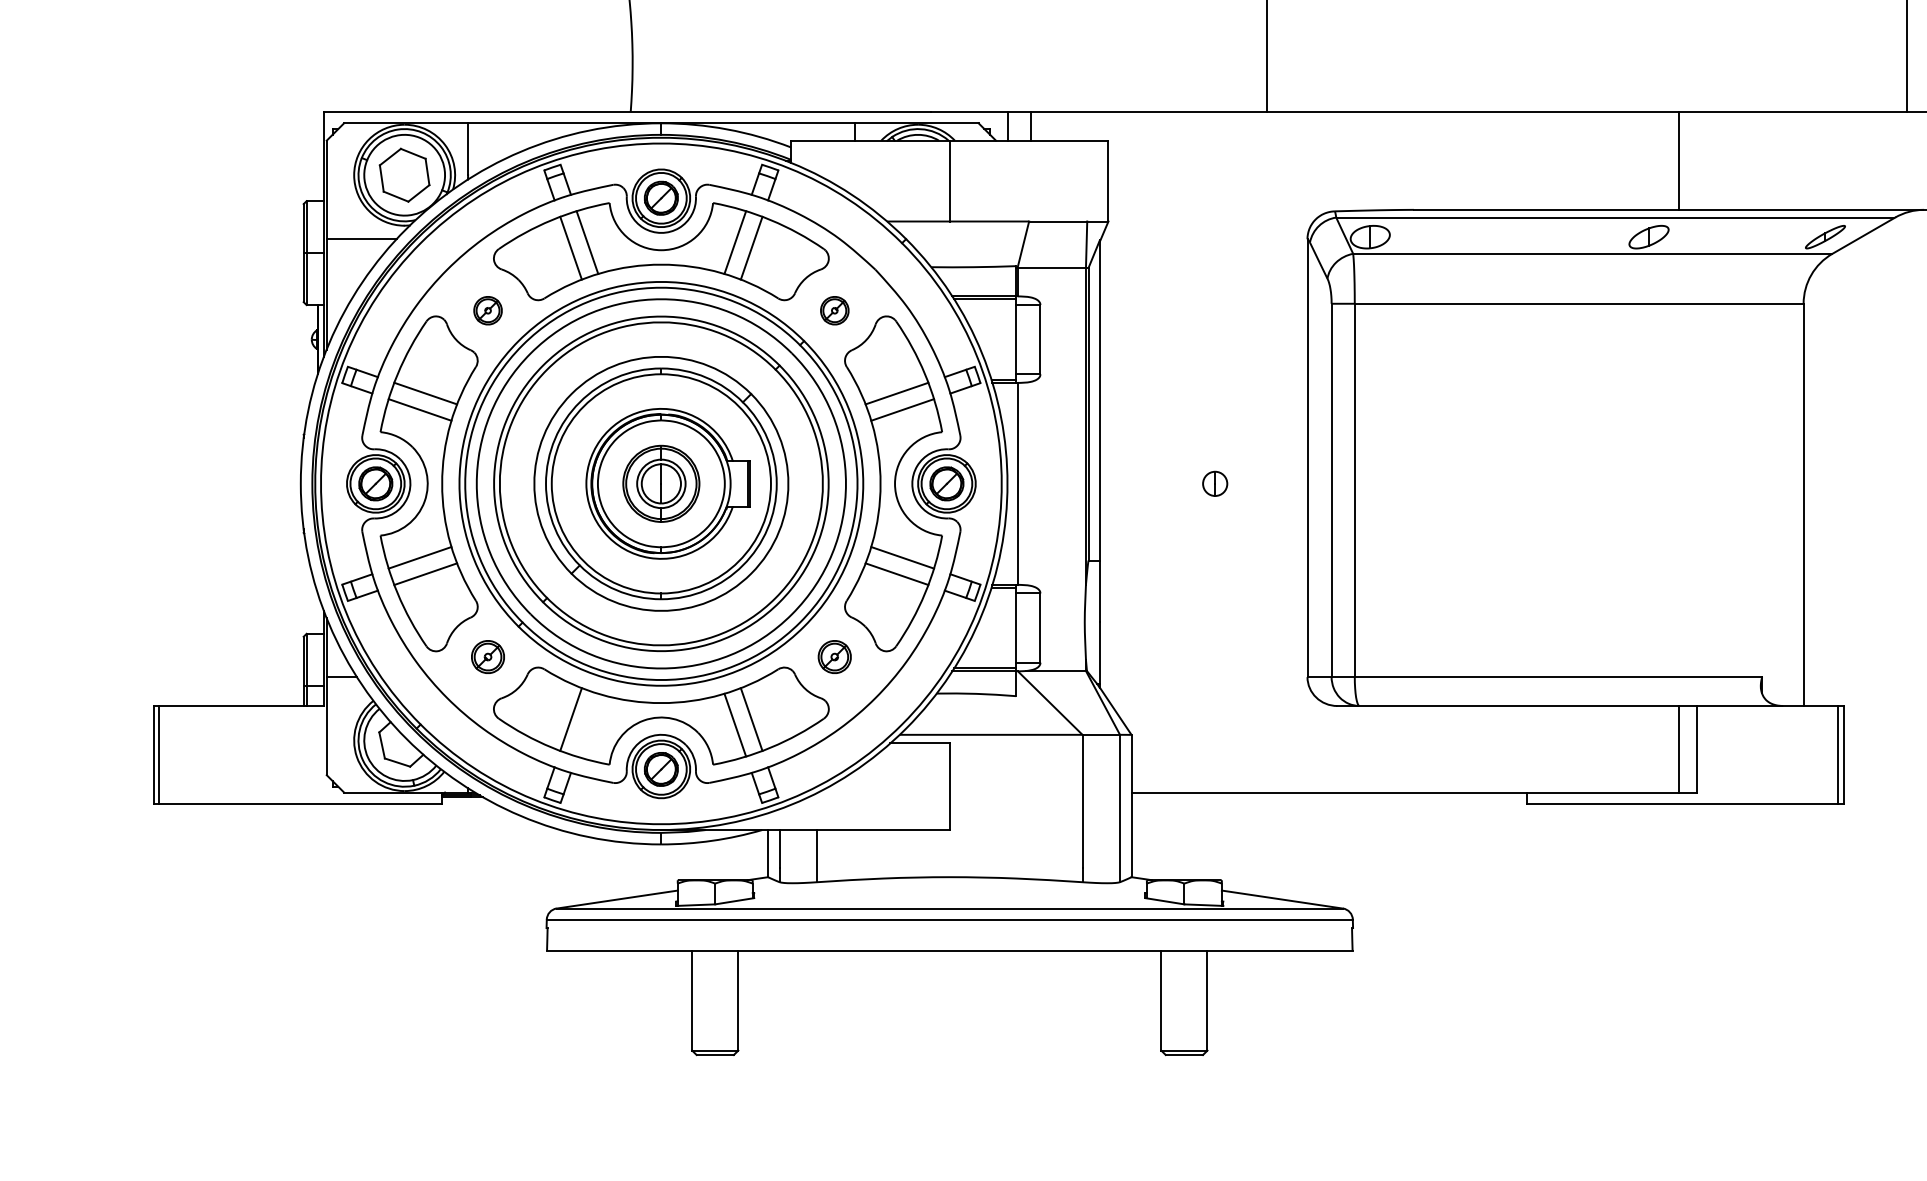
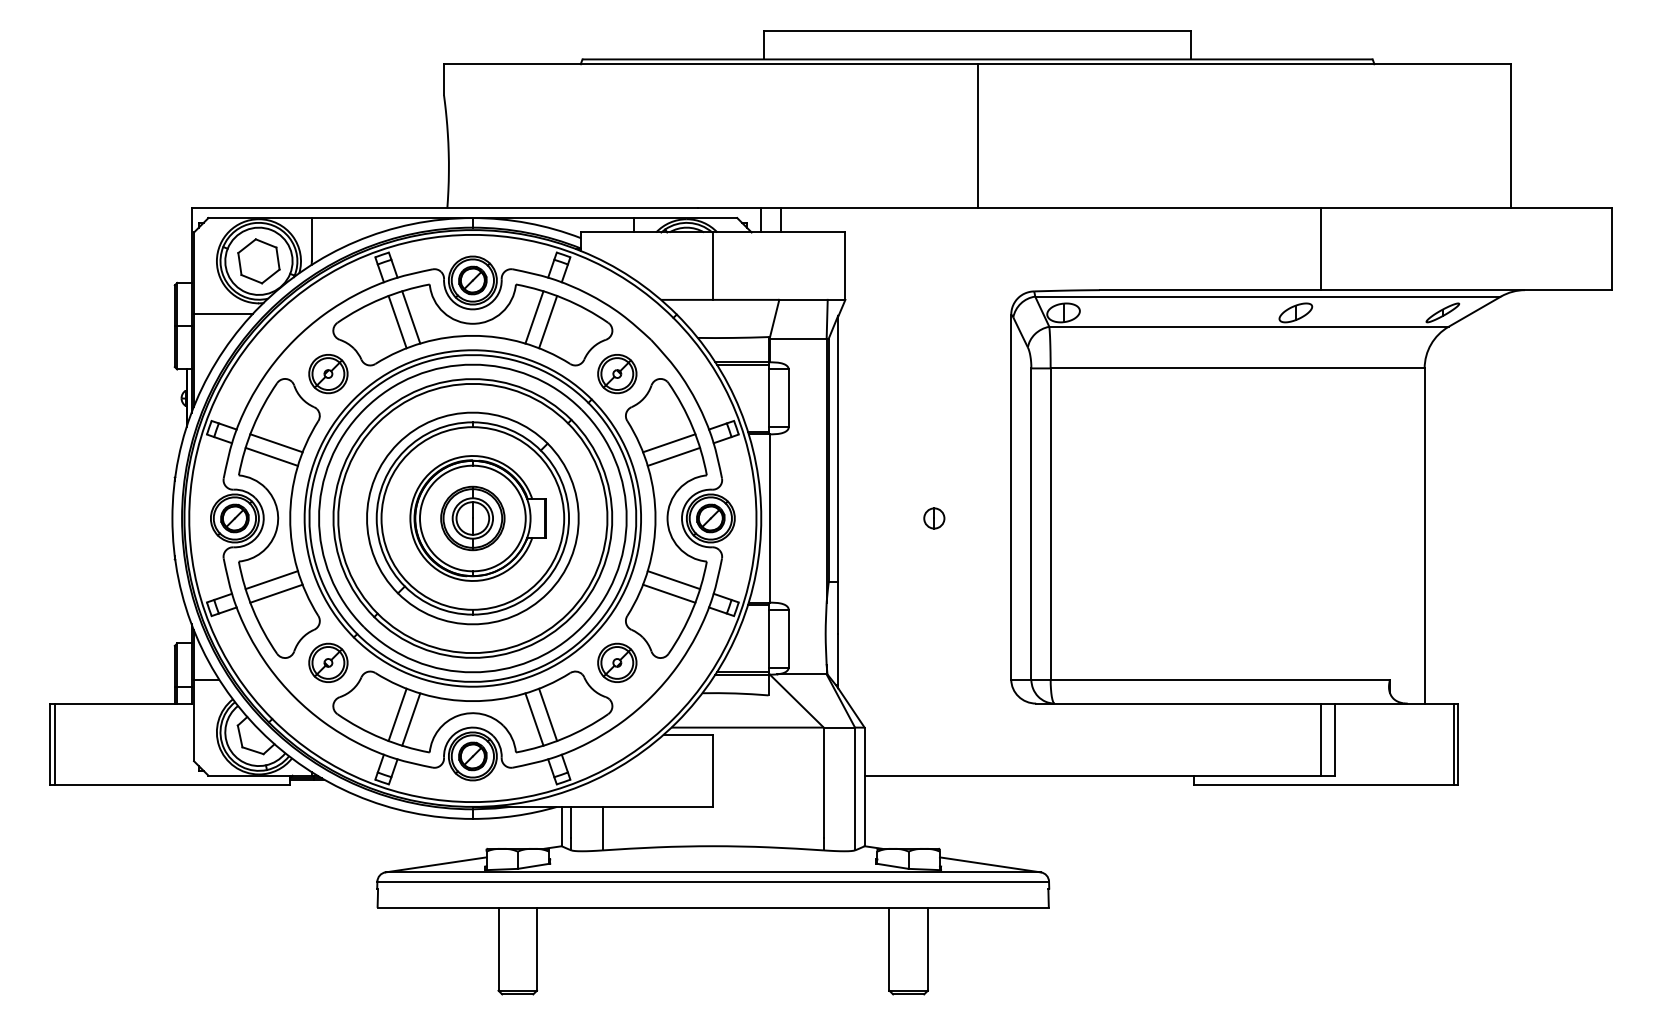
part: (488, 311) -> (328, 374), size x1.67
part: (834, 311) -> (617, 374), size x1.67
part: (488, 656) -> (328, 662), size x1.43
part: (834, 656) -> (617, 662), size x1.43
line: (587, 725) -> (411, 719), added

